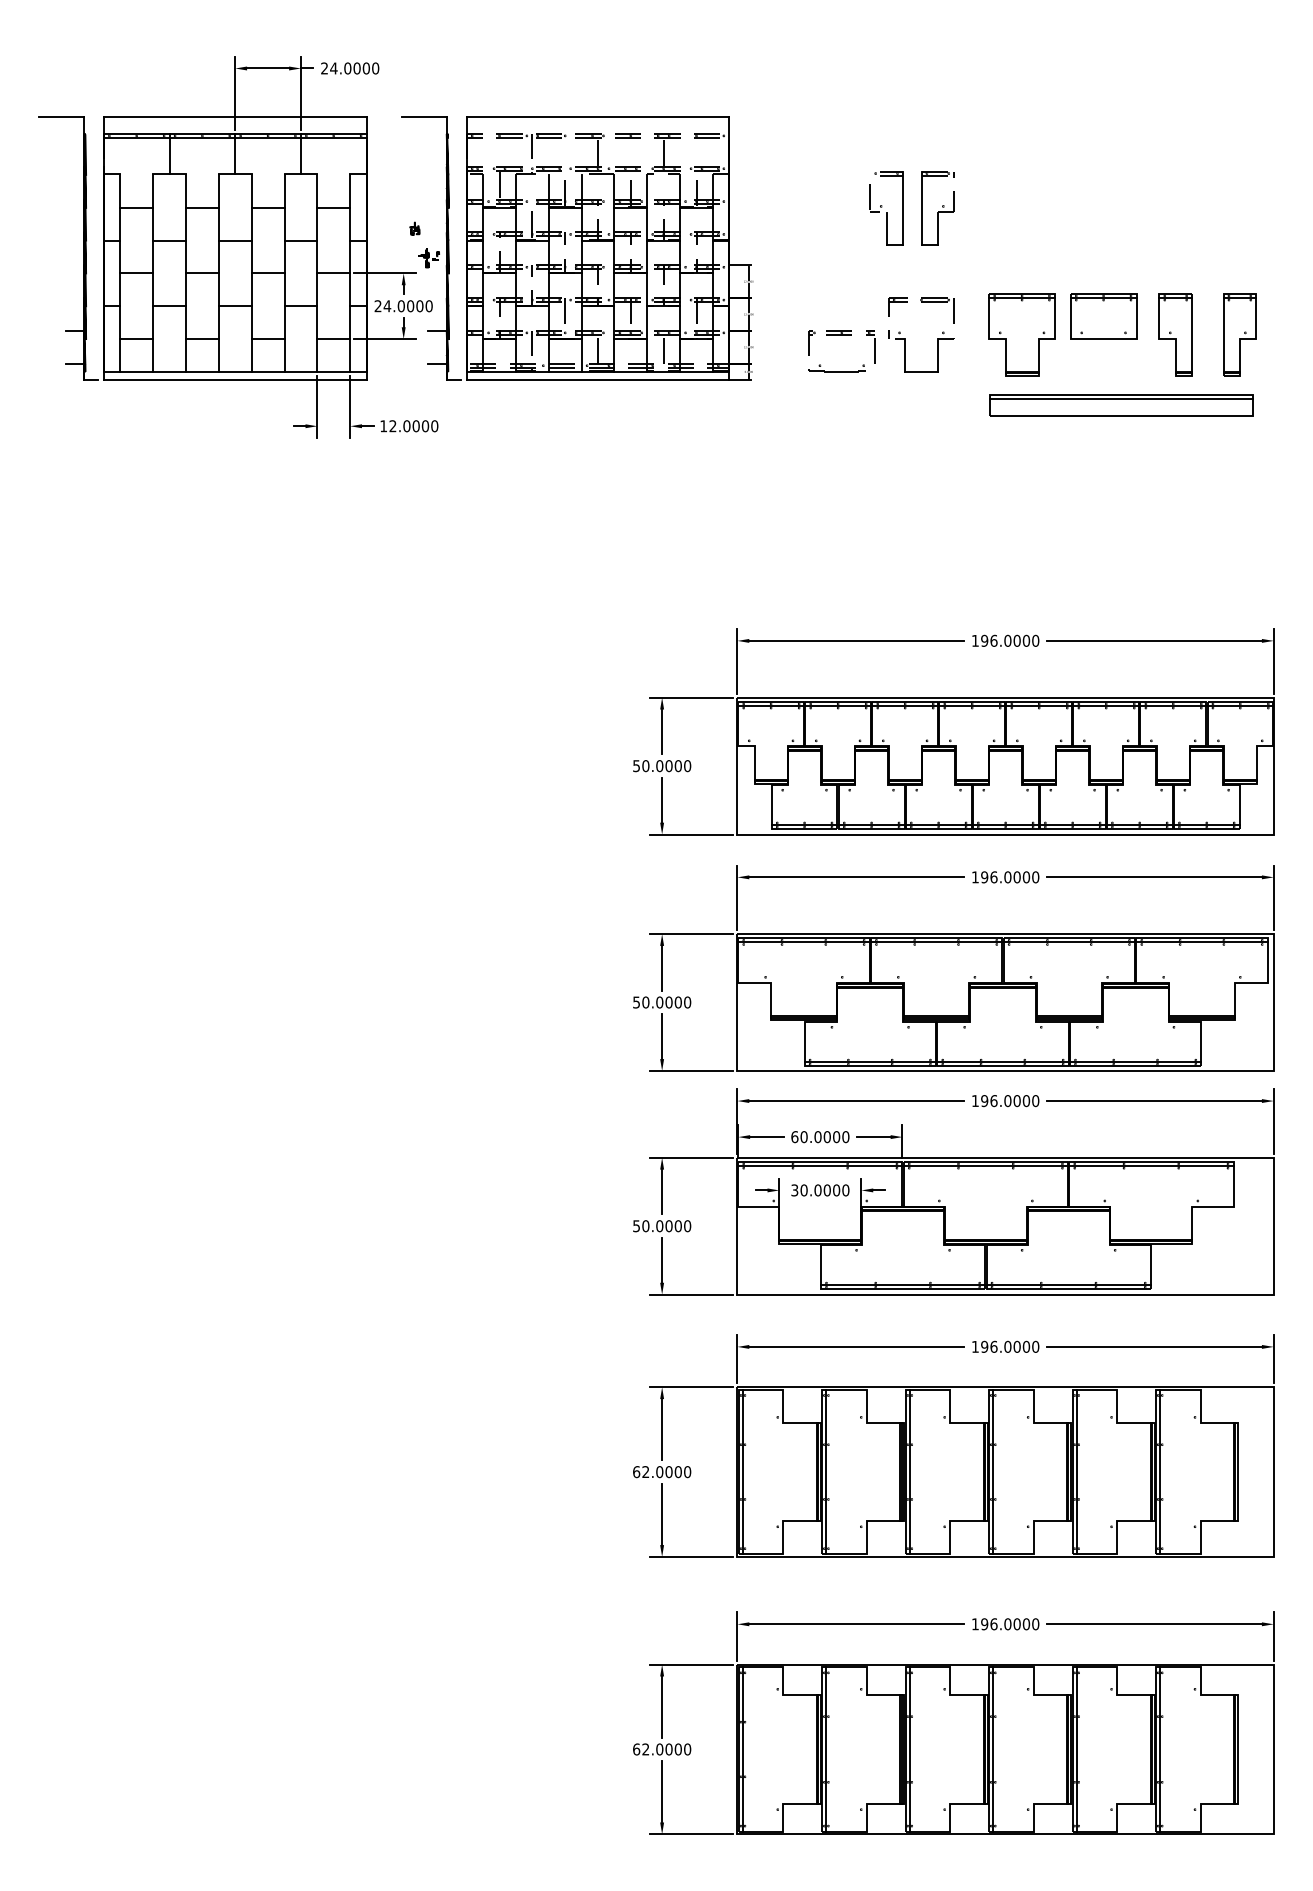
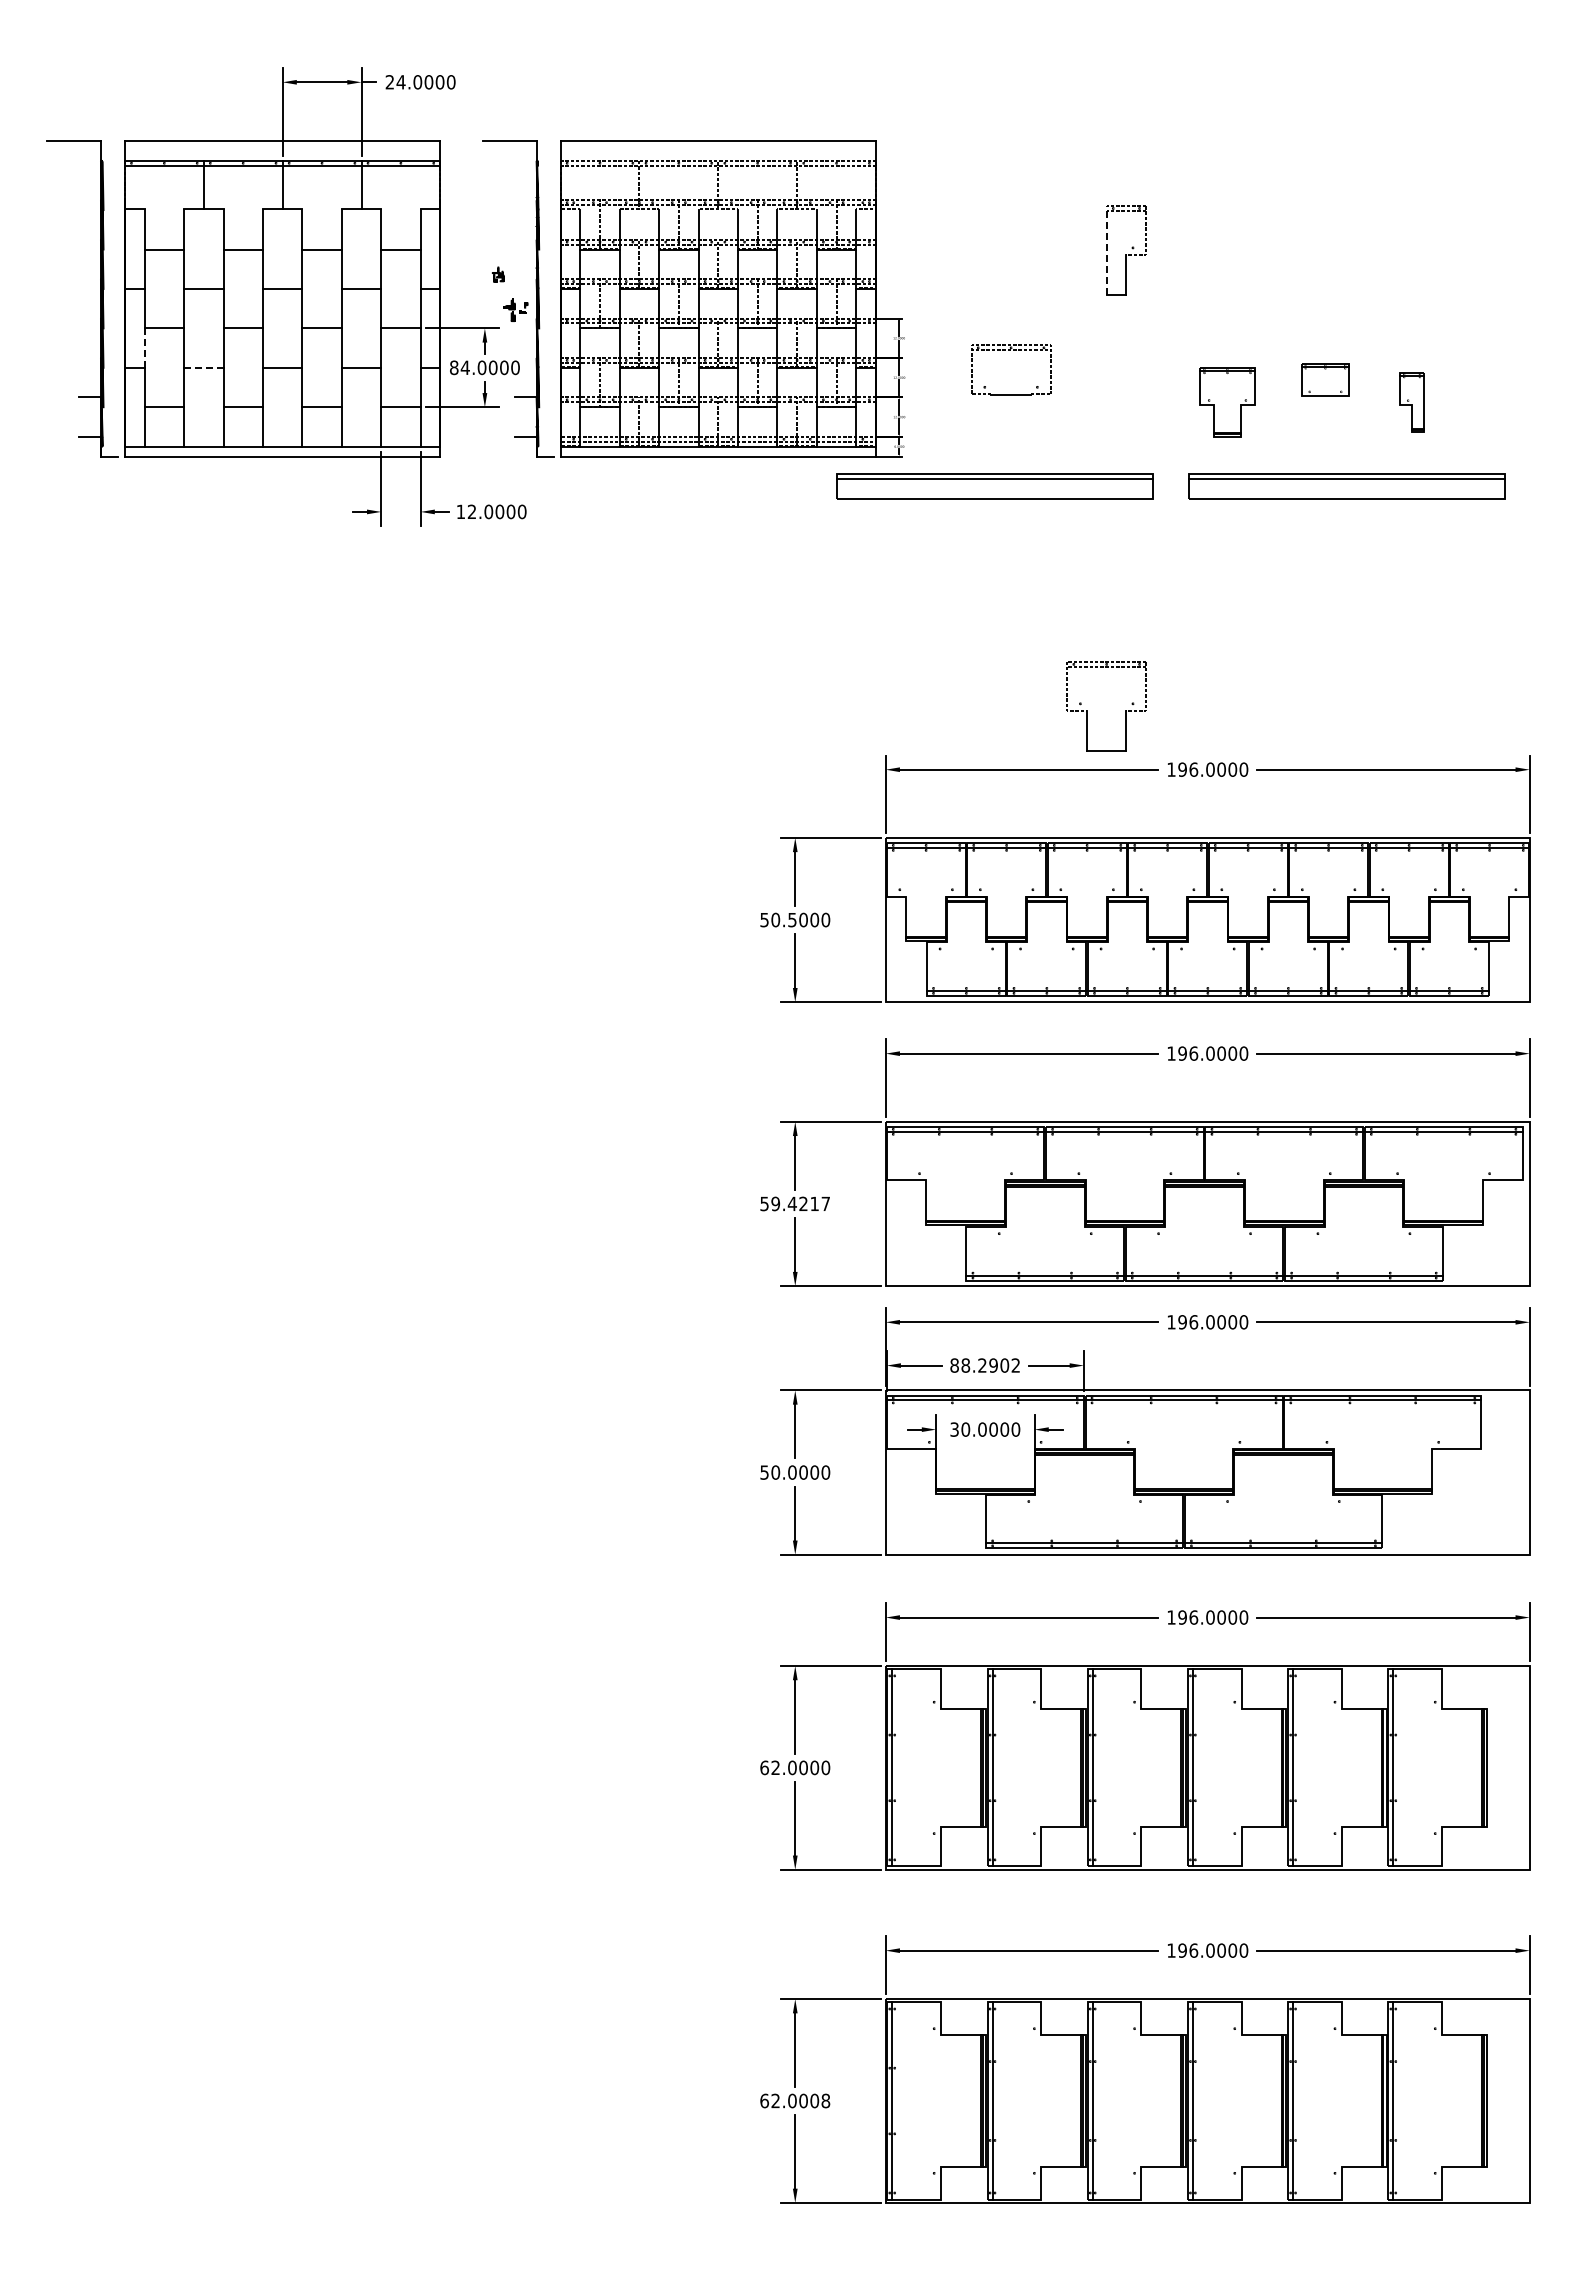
line: (921, 207) -> (1106, 249), solid -> dashed
part: (886, 208) -> (1064, 250), removed
line: (120, 290) -> (144, 348), solid -> dashed
line: (169, 305) -> (203, 367), solid -> dashed
text: (378, 305) -> (454, 367), 24.0000 -> 84.0000
part: (1103, 315) -> (1325, 379), size x0.6
part: (1022, 334) -> (1227, 401), size x0.7
part: (1175, 334) -> (1411, 401), size x0.6
part: (1239, 334) -> (1488, 401), removed
part: (841, 335) -> (1010, 350), moved
part: (905, 338) -> (1087, 710), moved
part: (828, 405) -> (994, 486), added
text: (659, 765) -> (792, 919), 50.0000 -> 50.5000
text: (666, 1002) -> (800, 1203), 50.0000 -> 59.4217
text: (820, 1137) -> (985, 1365), 60.0000 -> 88.2902
text: (687, 1749) -> (825, 2100), 62.0000 -> 62.0008

